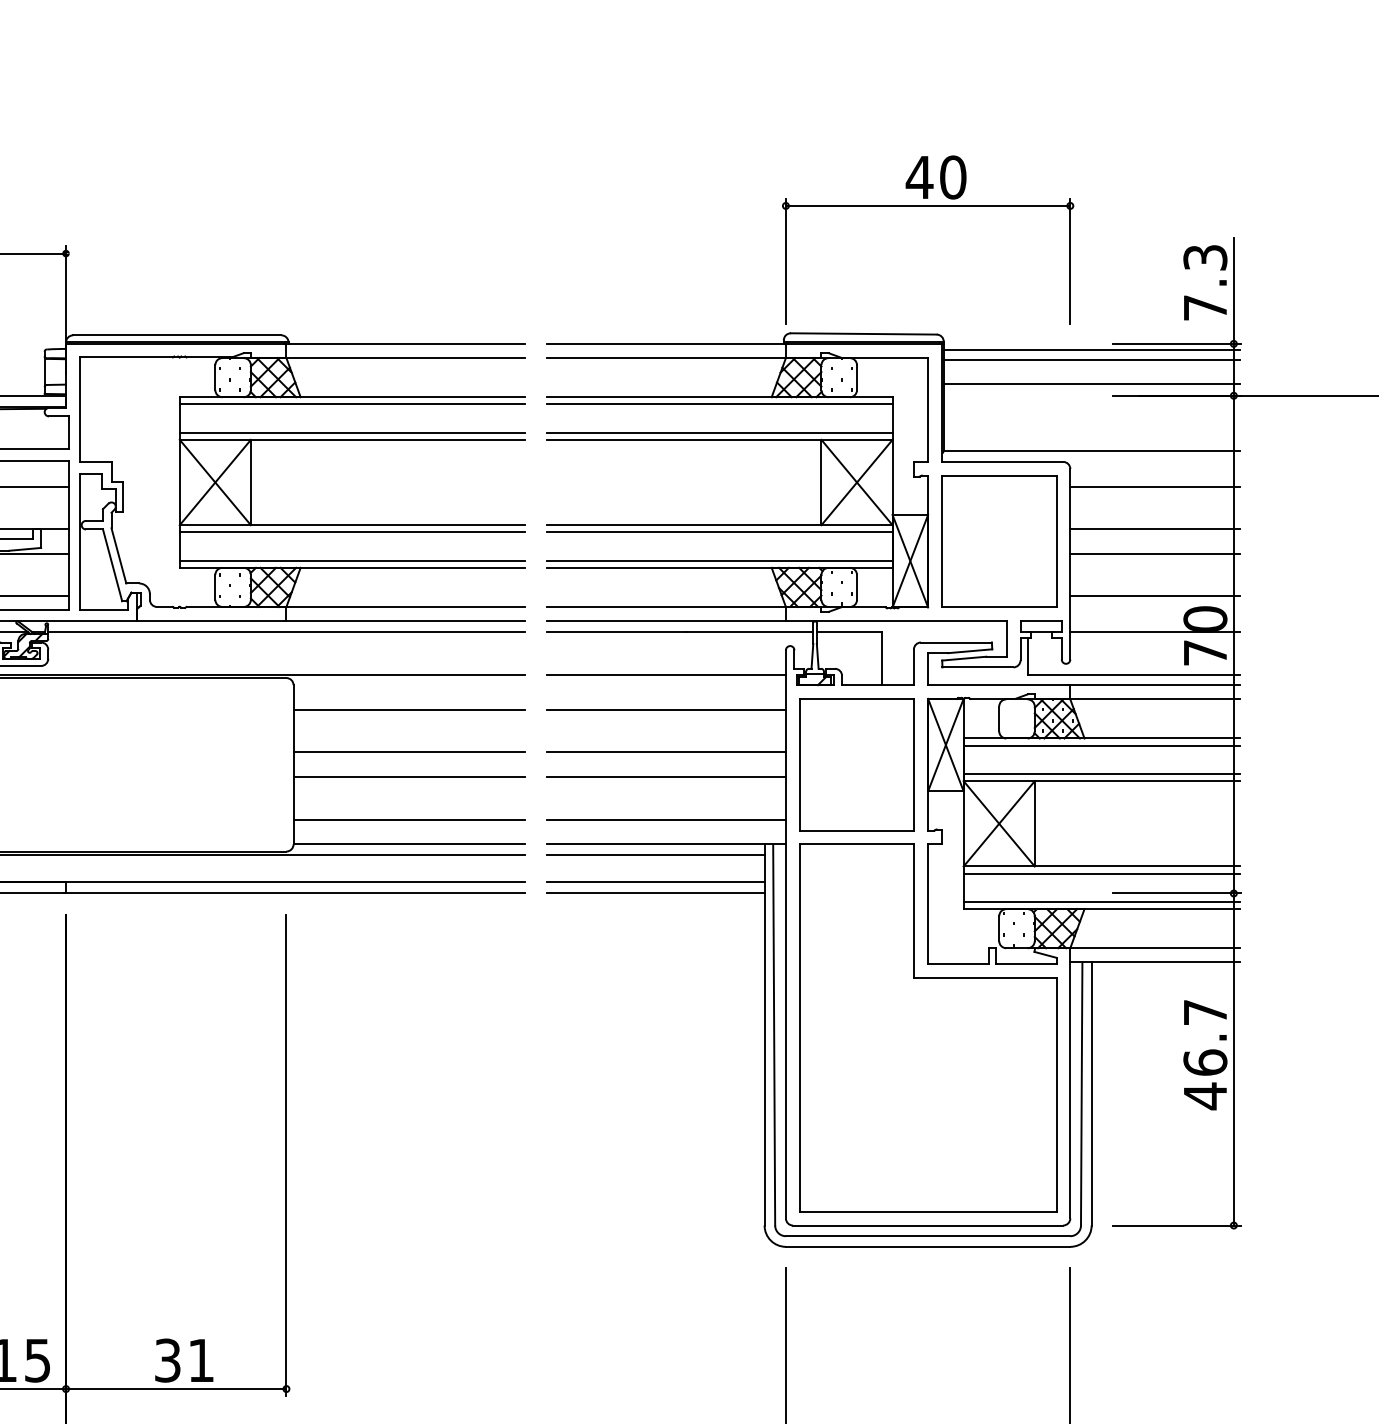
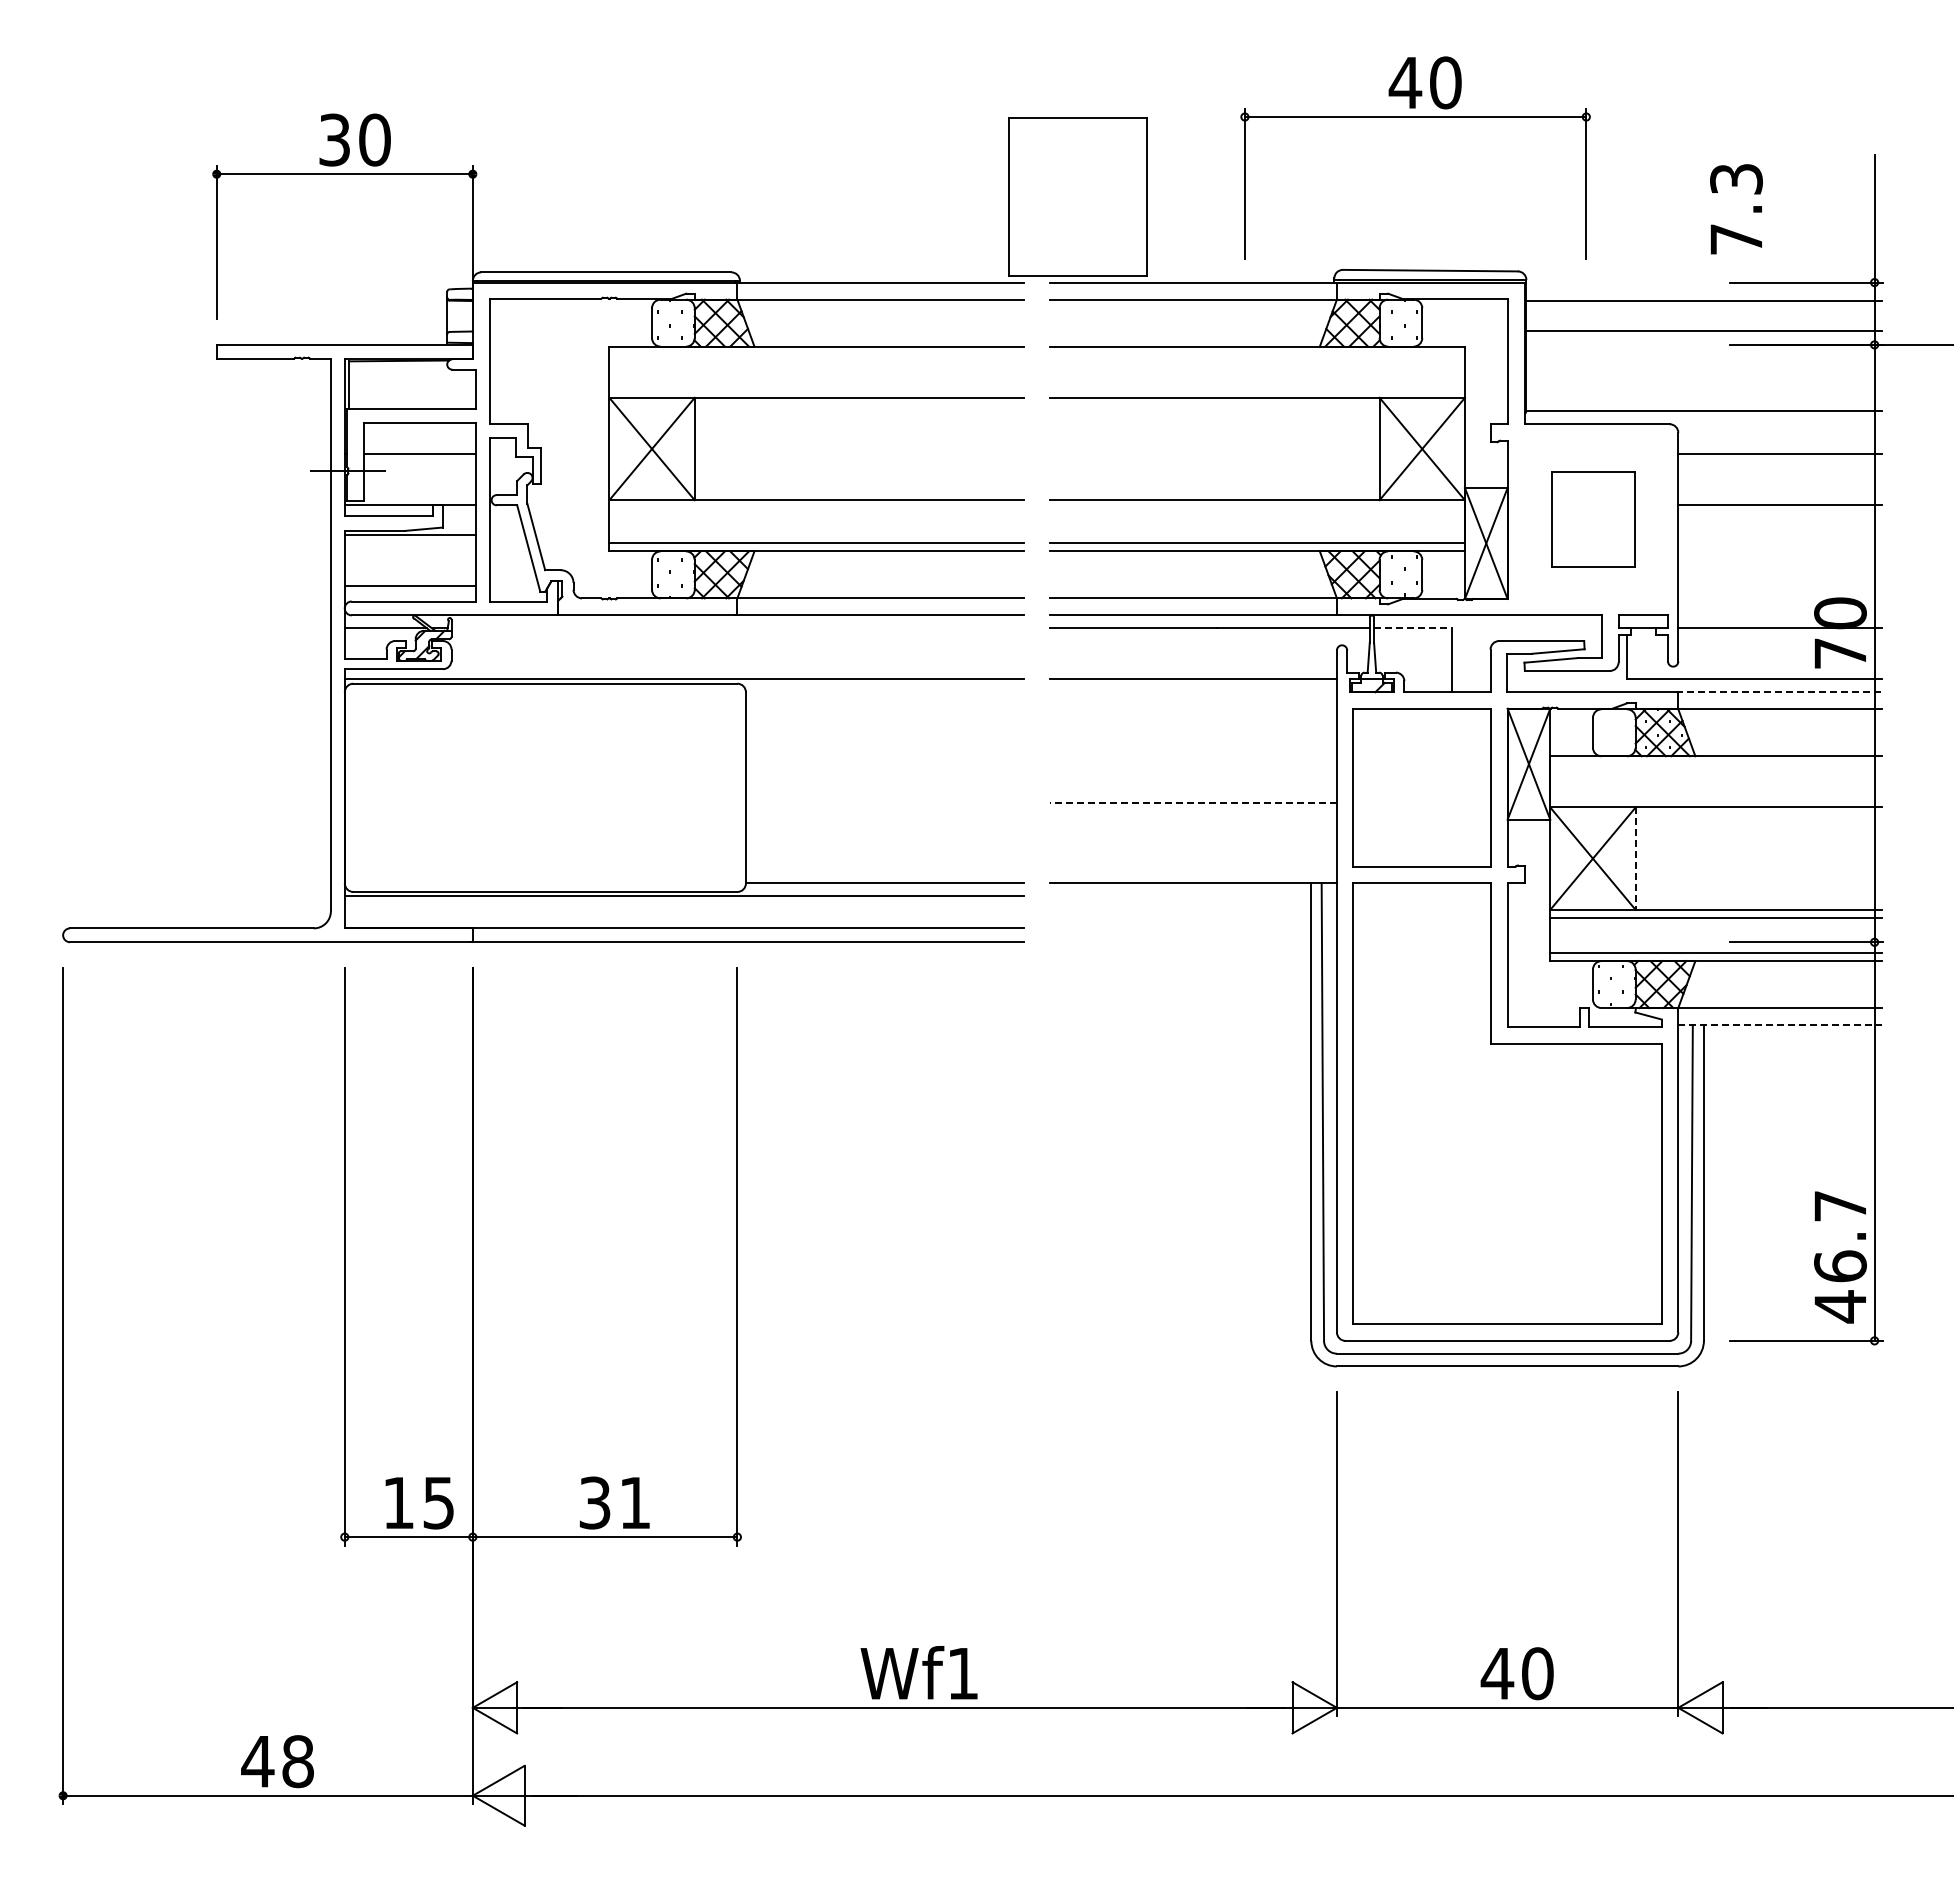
part: (928, 206) -> (1415, 117), moved
part: (569, 272) -> (1077, 196), added
text: (1205, 282) -> (1736, 209), moved
line: (1092, 349) -> (1704, 289), removed
line: (352, 404) -> (816, 355), removed
line: (718, 404) -> (1256, 355), removed
line: (352, 432) -> (816, 389), removed
line: (718, 432) -> (1256, 389), removed
line: (352, 532) -> (816, 508), removed
line: (718, 532) -> (1256, 508), removed
part: (999, 541) -> (1593, 519), size x0.6
line: (1155, 553) -> (1780, 534), removed
line: (1155, 596) -> (1780, 585), removed
line: (286, 632) -> (737, 628), removed
line: (849, 632) -> (1413, 628), solid -> dashed
line: (1154, 685) -> (1779, 692), solid -> dashed
line: (408, 710) -> (884, 722), removed
line: (665, 710) -> (1192, 722), removed
line: (1102, 745) -> (1716, 764), removed
line: (408, 752) -> (884, 772), removed
line: (665, 752) -> (1192, 772), removed
line: (1102, 773) -> (1716, 798), removed
line: (408, 777) -> (884, 802), removed
line: (666, 777) -> (1193, 802), solid -> dashed
line: (408, 819) -> (884, 853), removed
line: (665, 819) -> (1192, 853), removed
line: (1034, 824) -> (1635, 859), solid -> dashed
line: (655, 855) -> (1180, 896), removed
line: (655, 881) -> (1180, 928), removed
line: (655, 893) -> (1180, 942), removed
line: (1155, 962) -> (1780, 1025), solid -> dashed
text: (1205, 1055) -> (1840, 1257), moved

